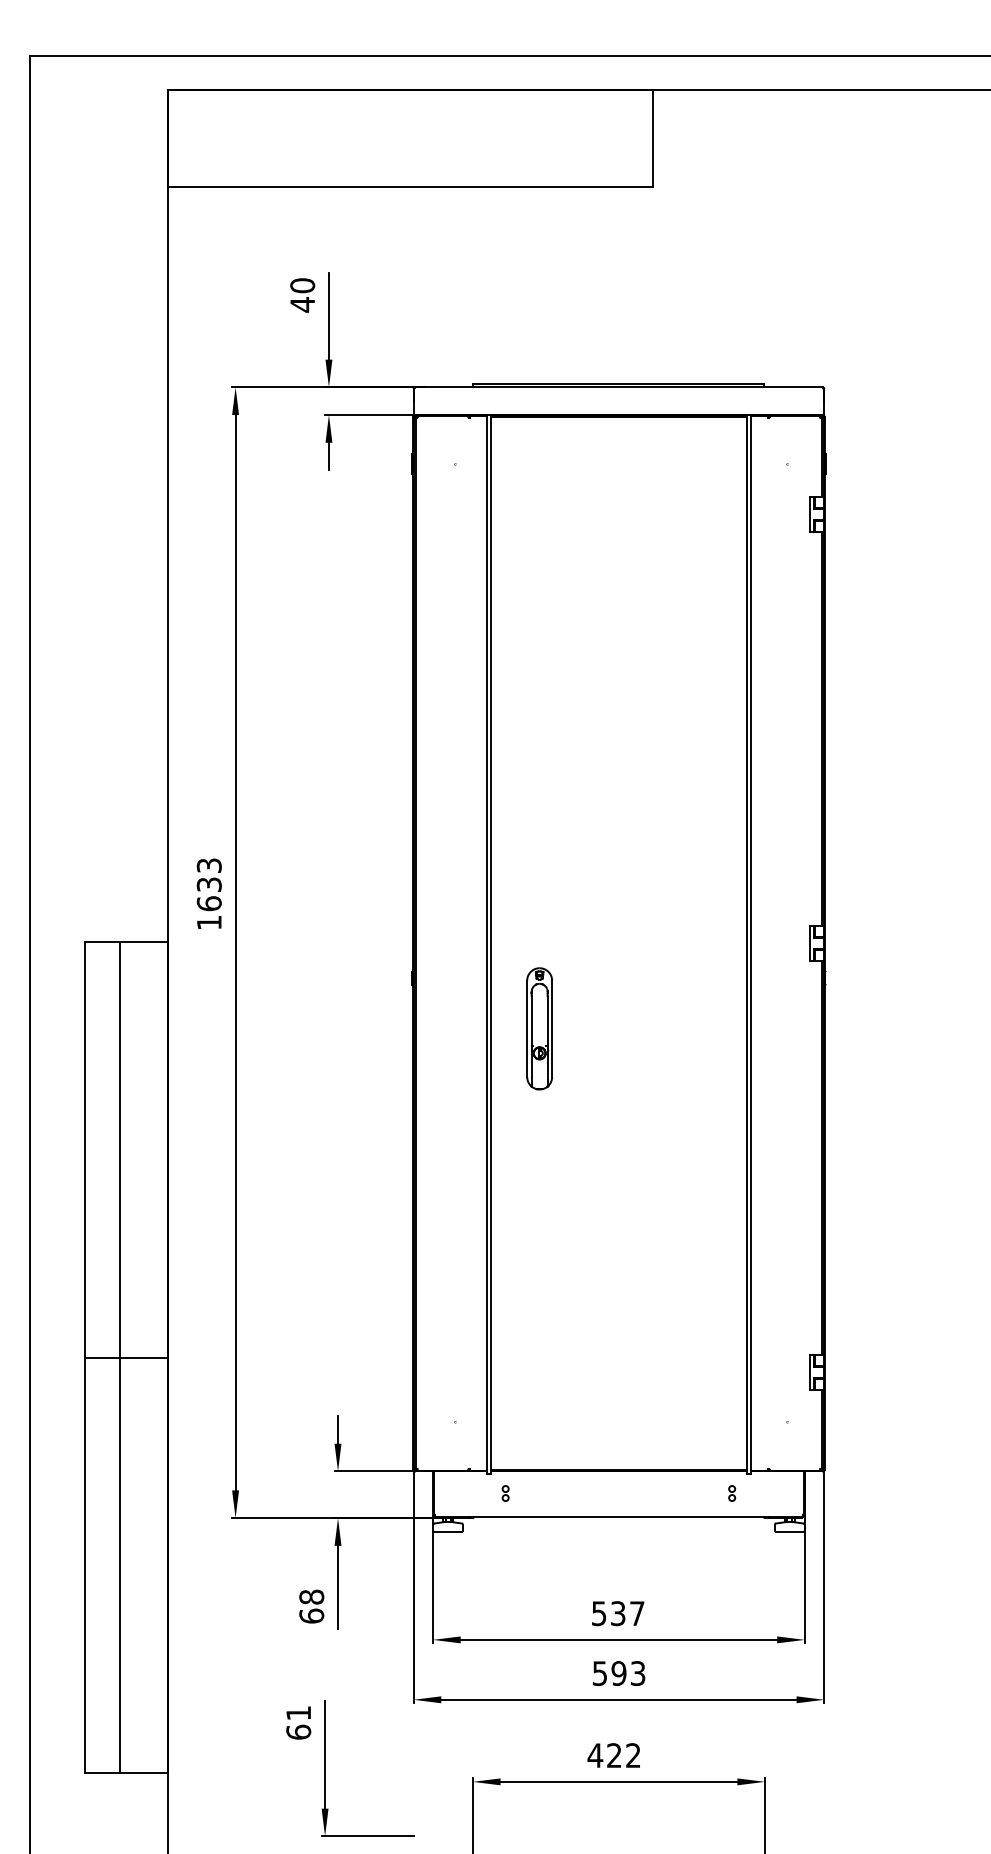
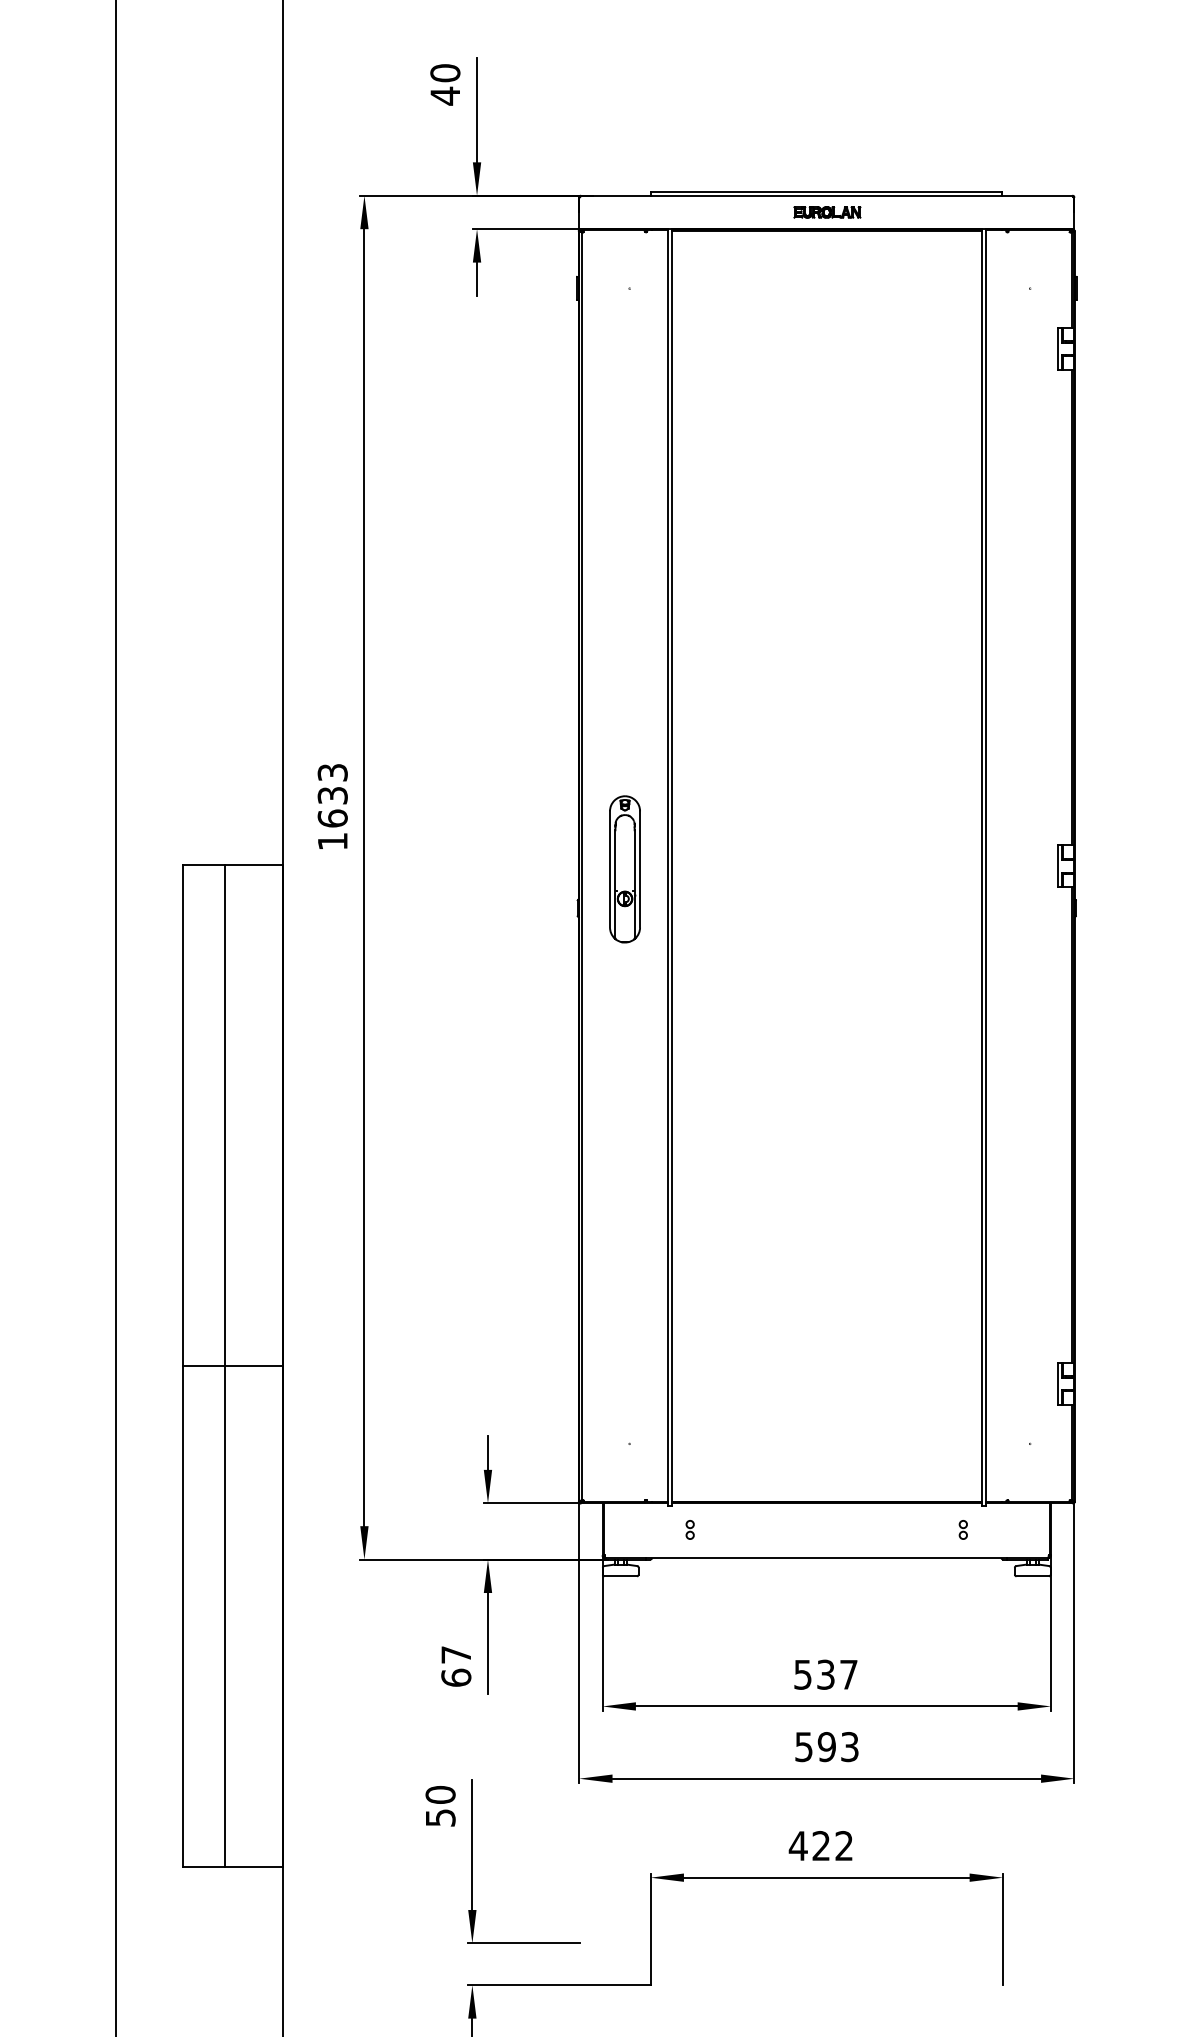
part: (619, 400) -> (827, 211), added
part: (539, 1028) -> (624, 868), moved
text: (311, 1596) -> (455, 1654), 68 -> 67
text: (298, 1722) -> (440, 1806), 61 -> 50

